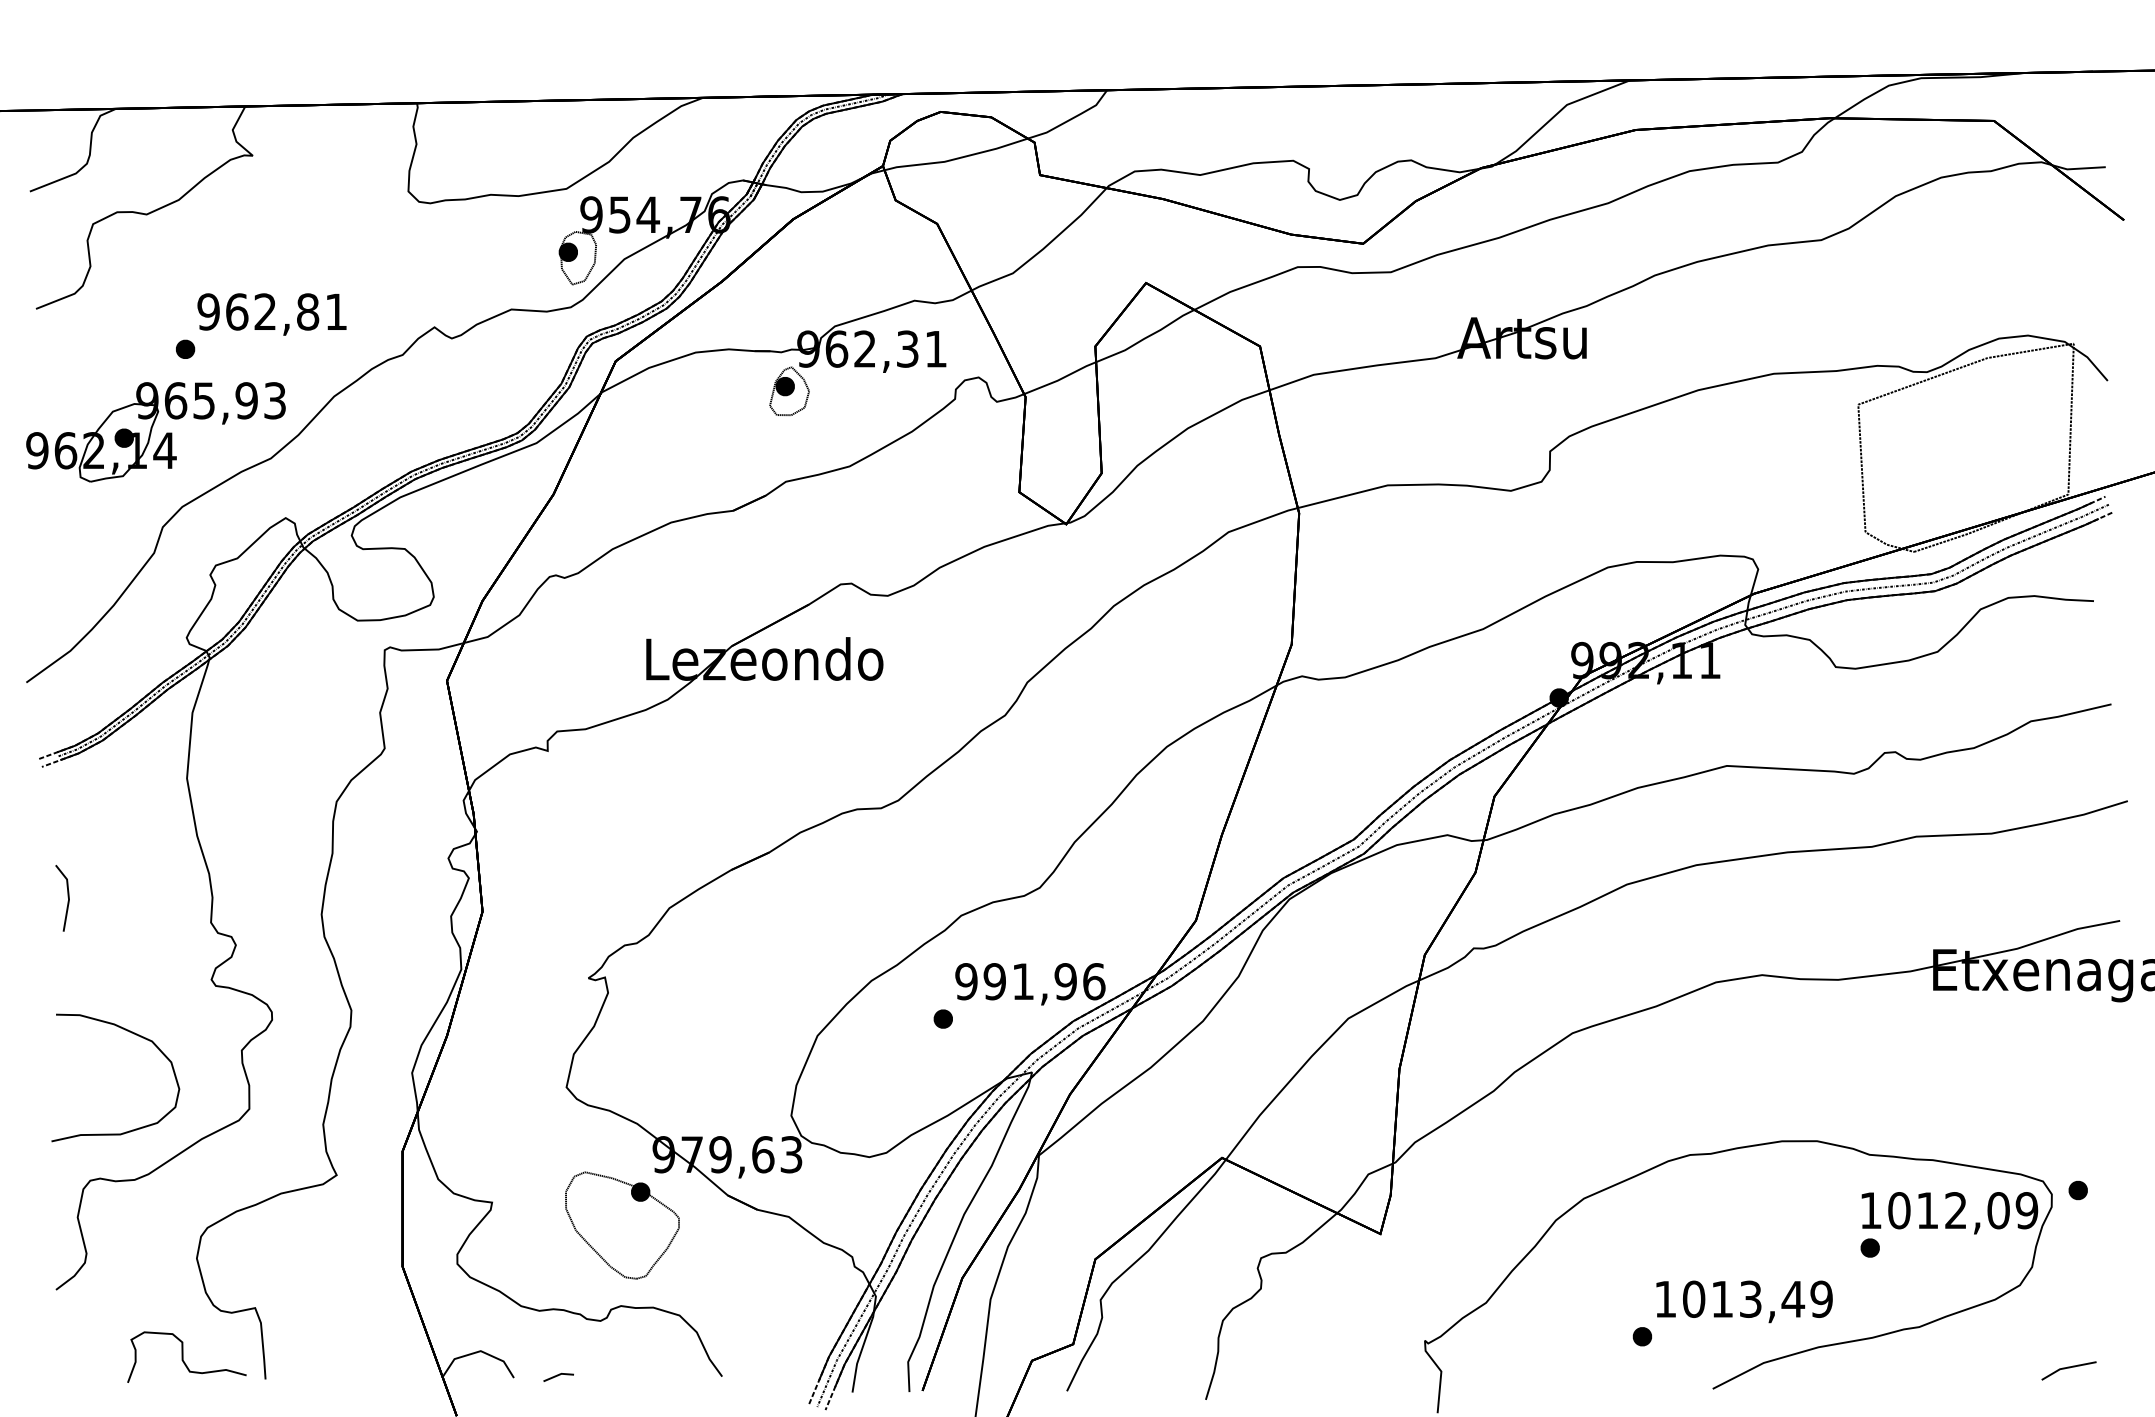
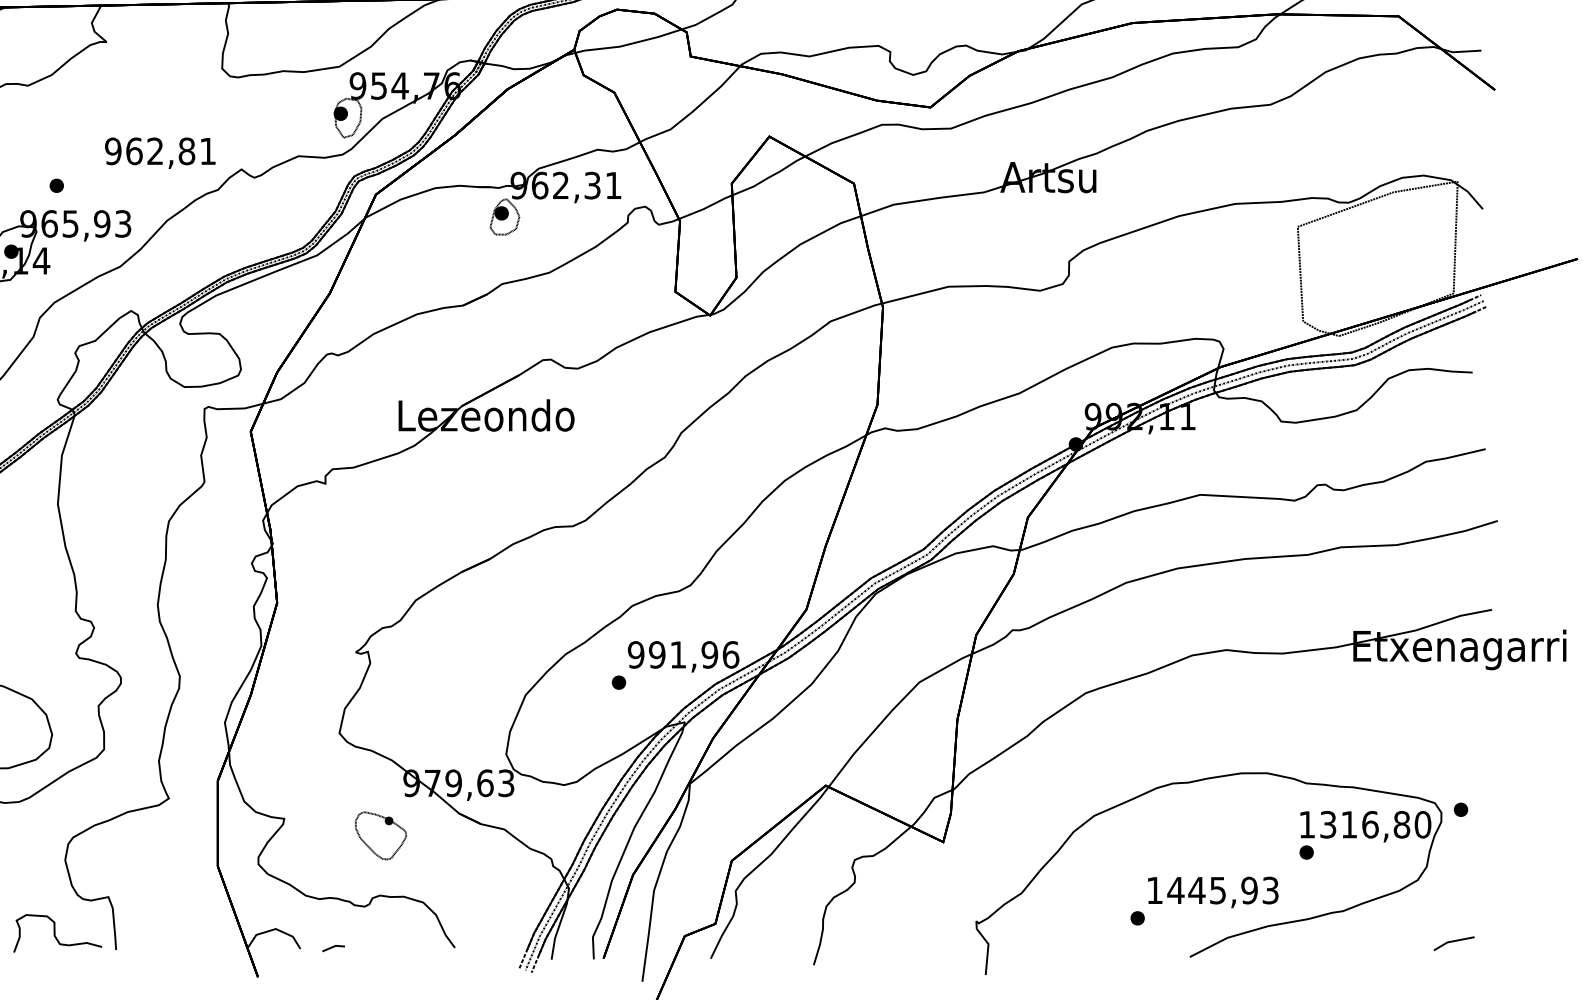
text: (271, 314) -> (159, 153), moved
text: (1963, 1210) -> (1375, 824), 1012,09 -> 1316,80
part: (622, 1225) -> (380, 835), size x0.6
text: (1757, 1298) -> (1223, 889), 1013,49 -> 1445,93

